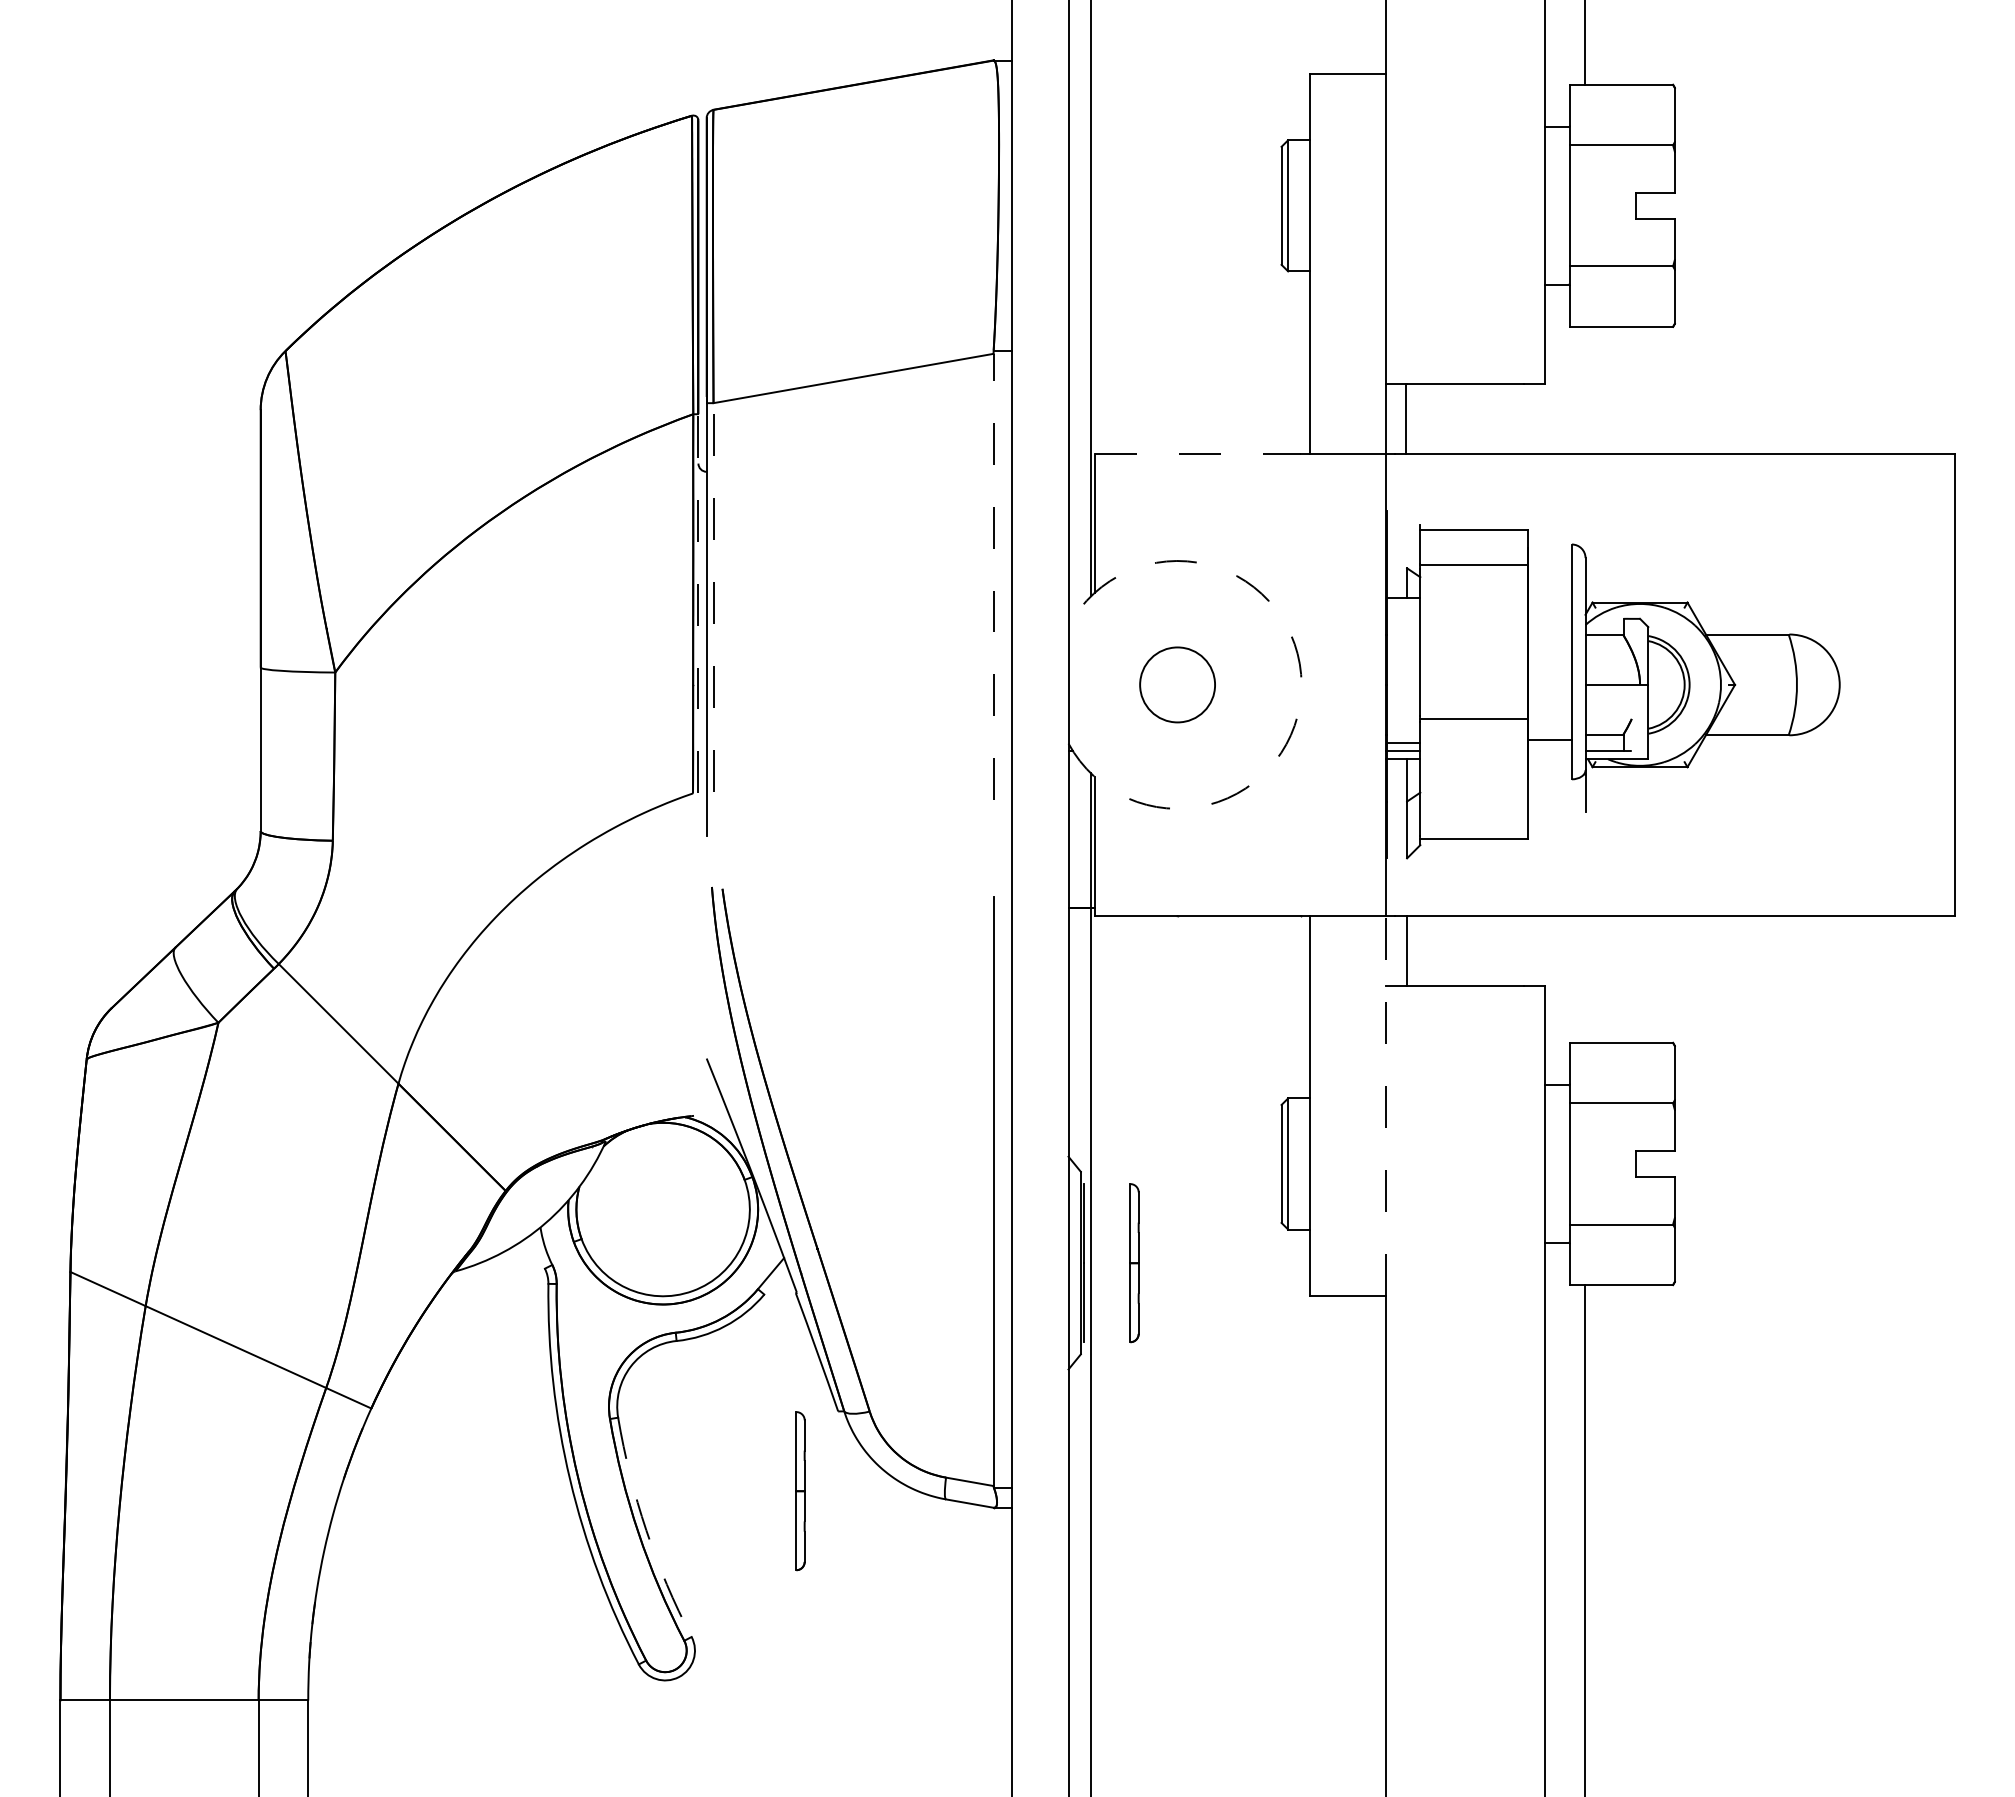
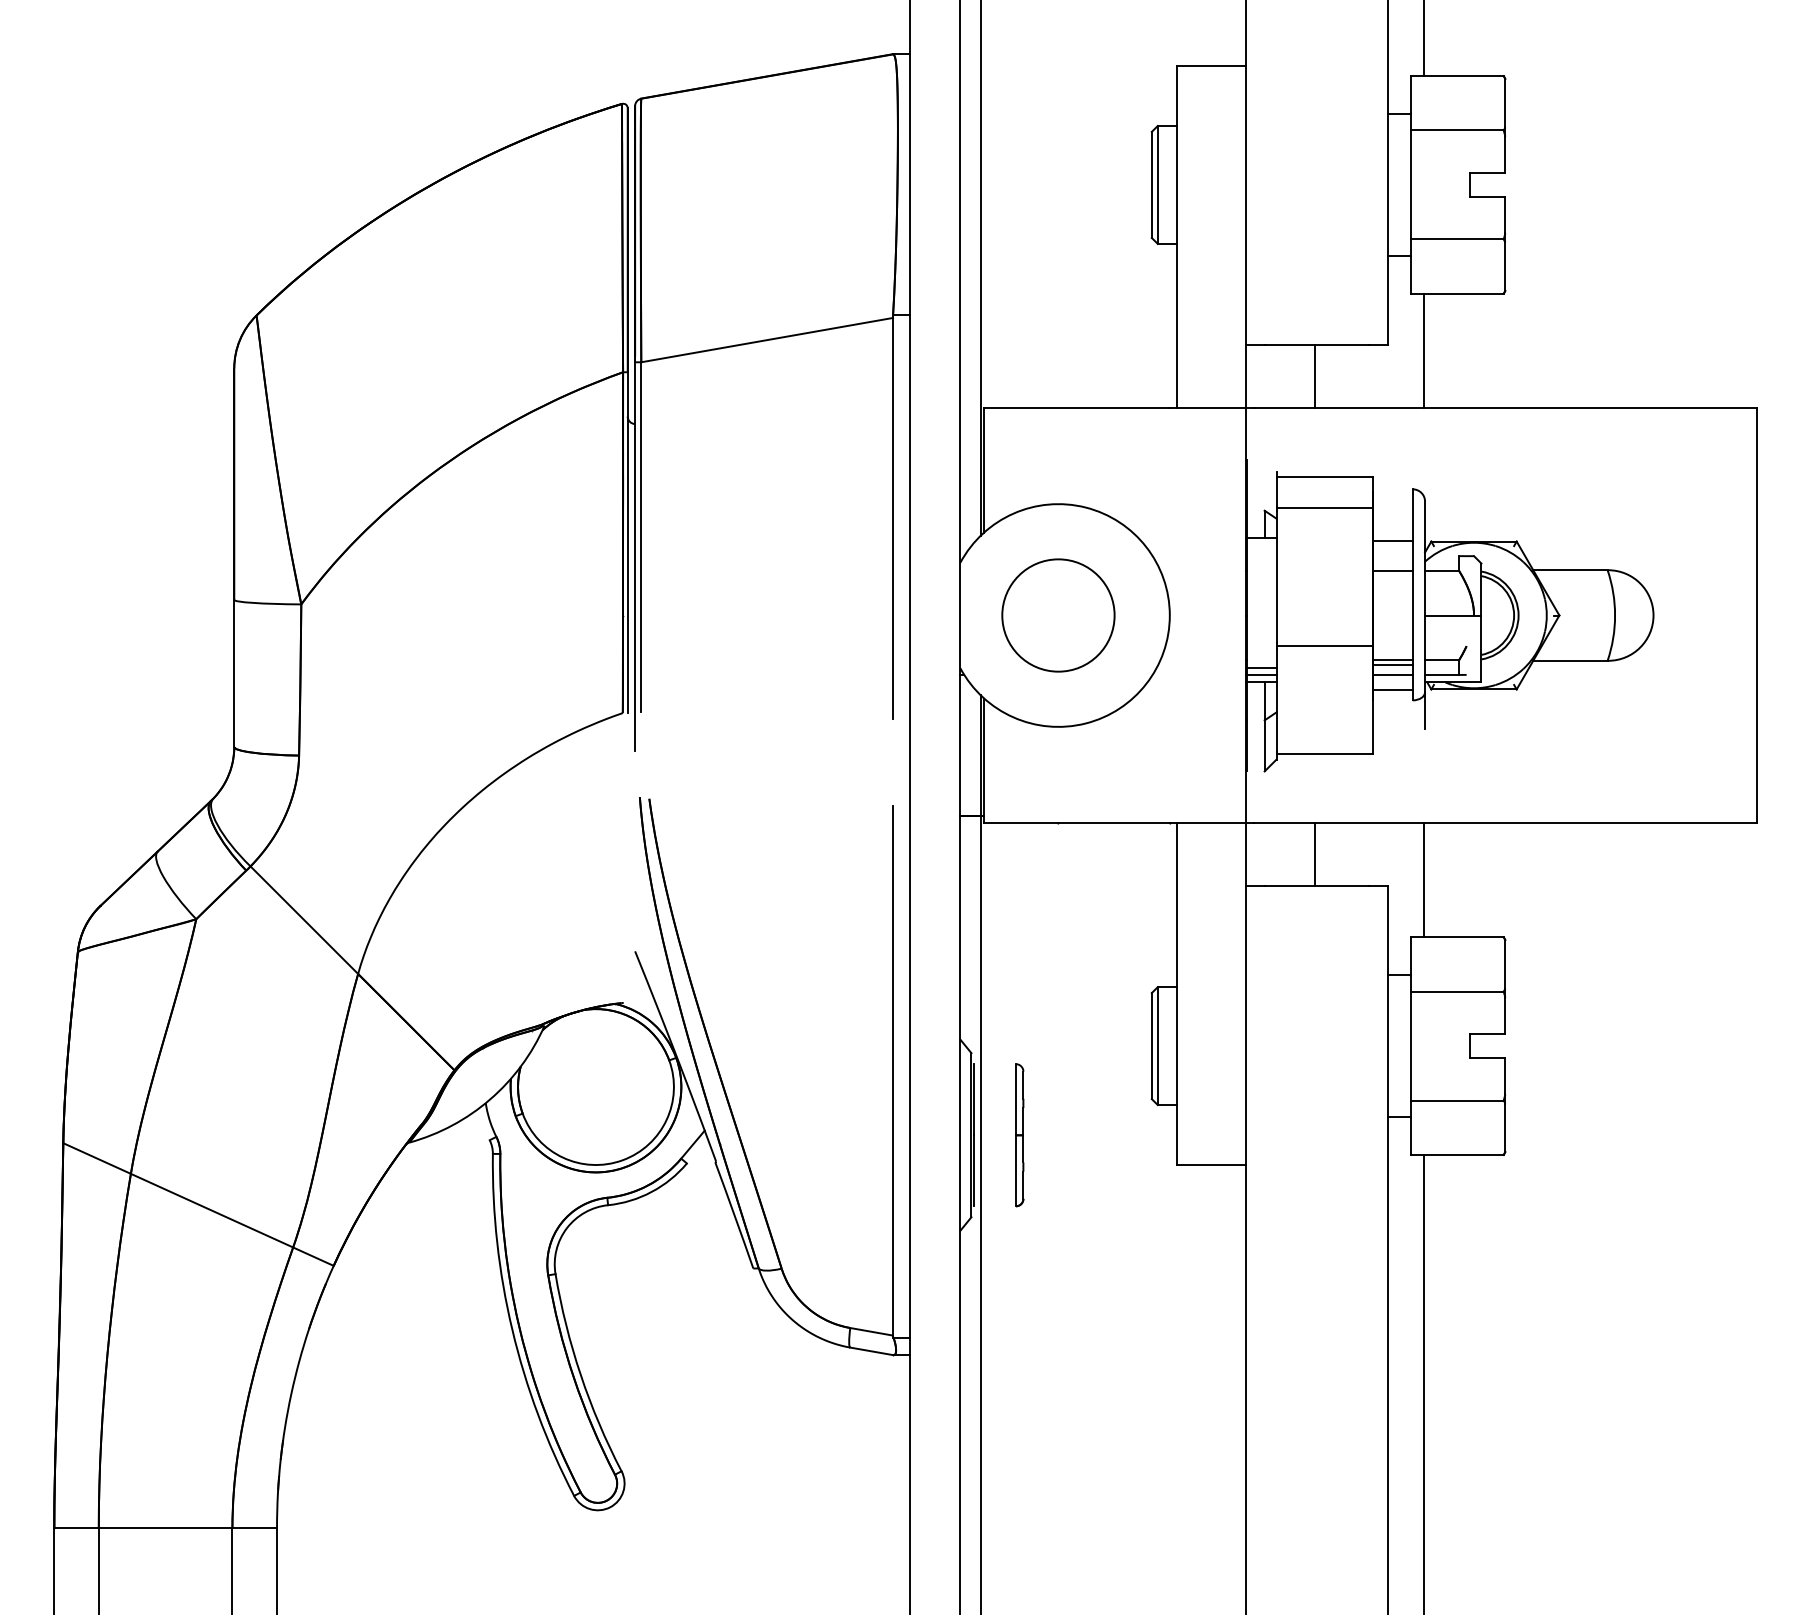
line: (1584, 389) -> (1424, 350), added
line: (1405, 418) -> (1314, 376), moved
line: (1198, 453) -> (1077, 407), dashed -> solid
line: (993, 576) -> (892, 518), dashed -> solid
line: (713, 597) -> (641, 536), dashed -> solid
line: (1549, 602) -> (1392, 541), added
line: (698, 603) -> (627, 542), dashed -> solid
line: (1549, 635) -> (1392, 571), added
circle: (1177, 684) -> (1058, 615), size x1.67
arc: (1301, 684) -> (1169, 615), dashed -> solid
line: (1549, 734) -> (1392, 660), added
line: (1549, 750) -> (1392, 674), added
line: (1549, 767) -> (1392, 689), added
line: (1406, 950) -> (1314, 854), moved
line: (1584, 979) -> (1424, 880), added
line: (1386, 1106) -> (1246, 994), dashed -> solid
part: (800, 1491) -> (719, 1340), removed
arc: (646, 1530) -> (581, 1375), dashed -> solid

